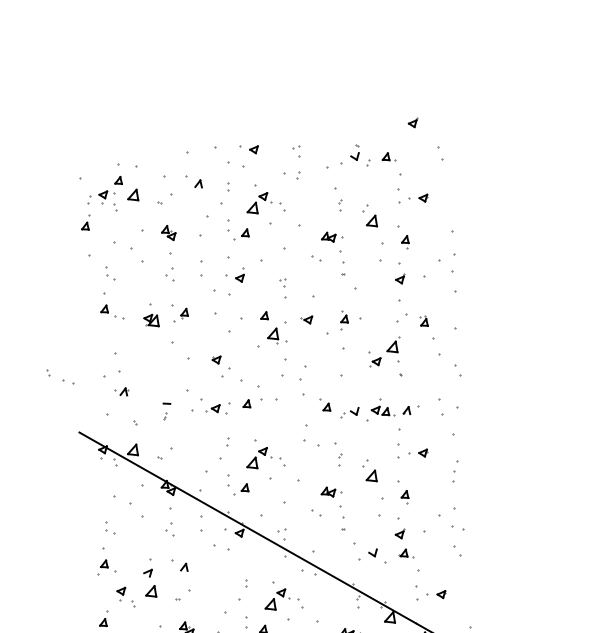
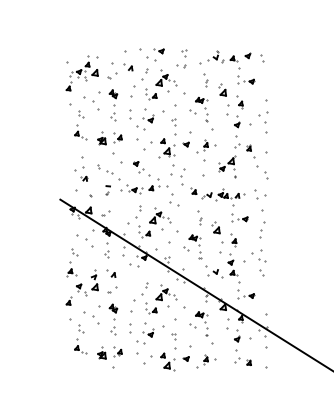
part: (412, 122) -> (247, 55), moved
part: (282, 287) -> (173, 126), size x1.43
part: (60, 377) -> (105, 169), moved
part: (311, 434) -> (174, 199), moved
part: (455, 470) -> (262, 229), size x1.43

